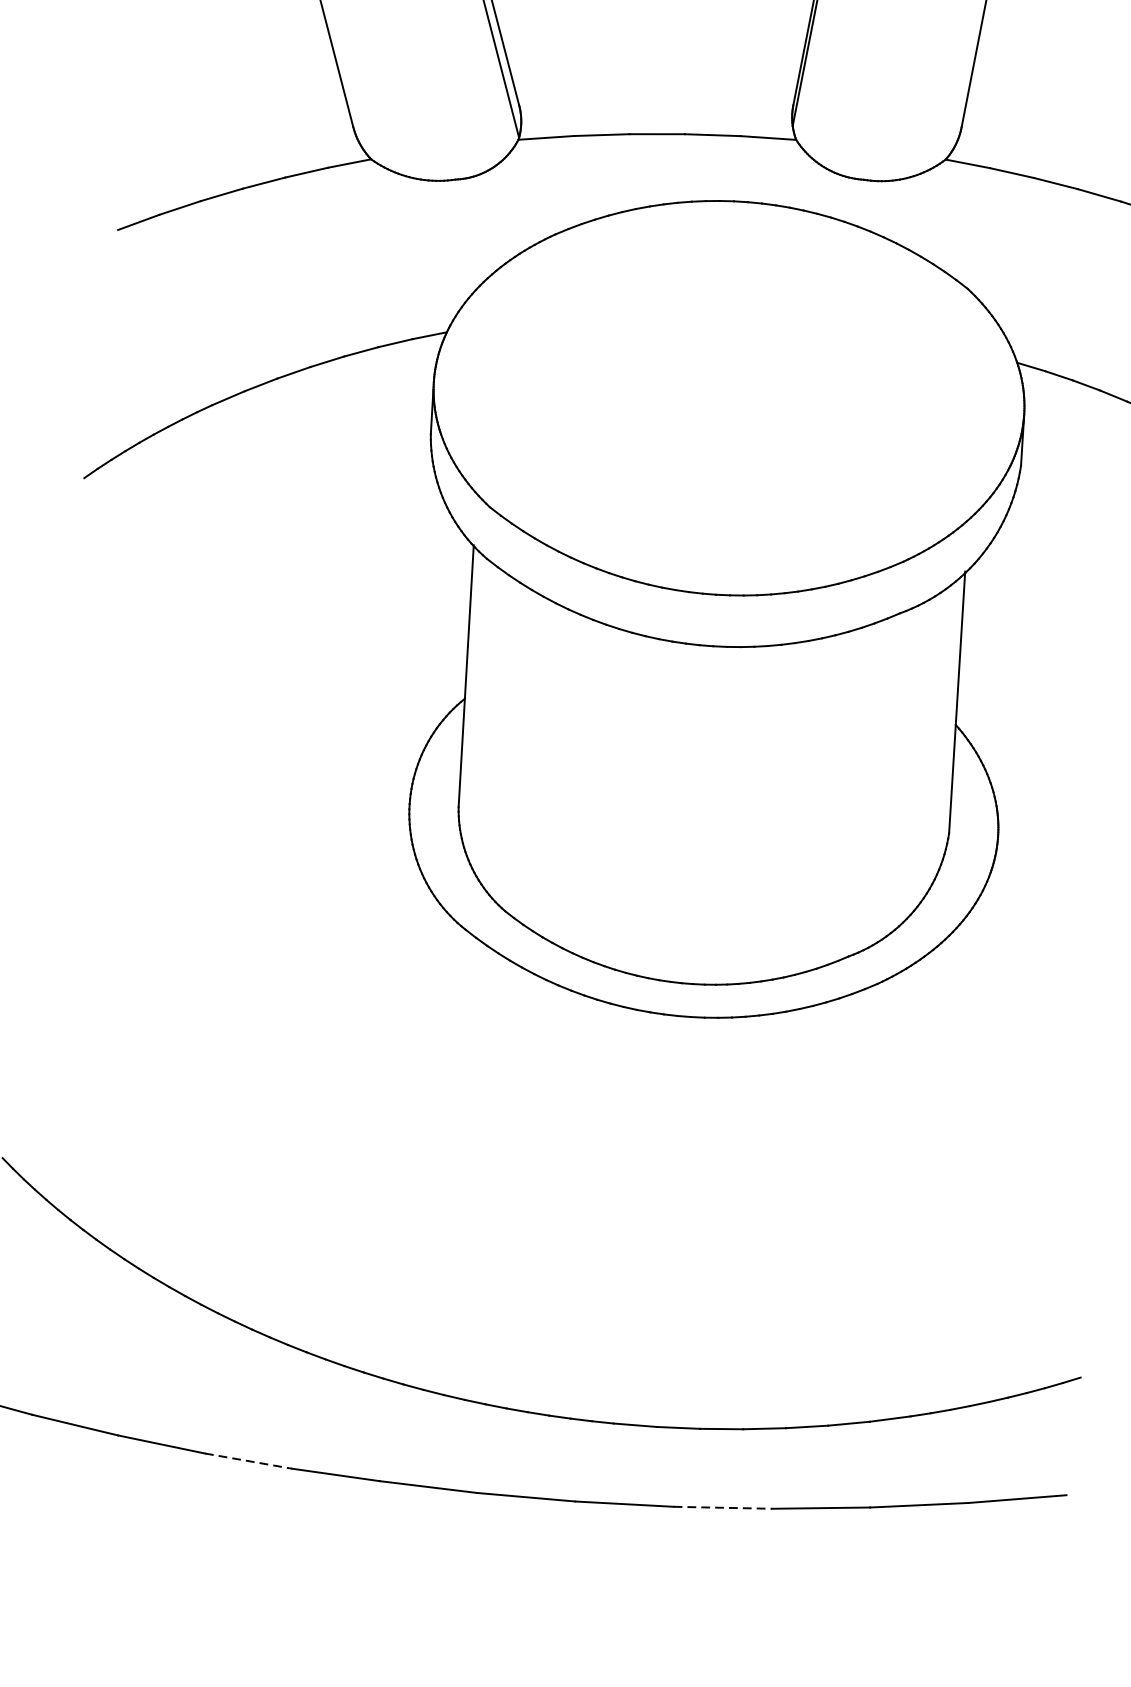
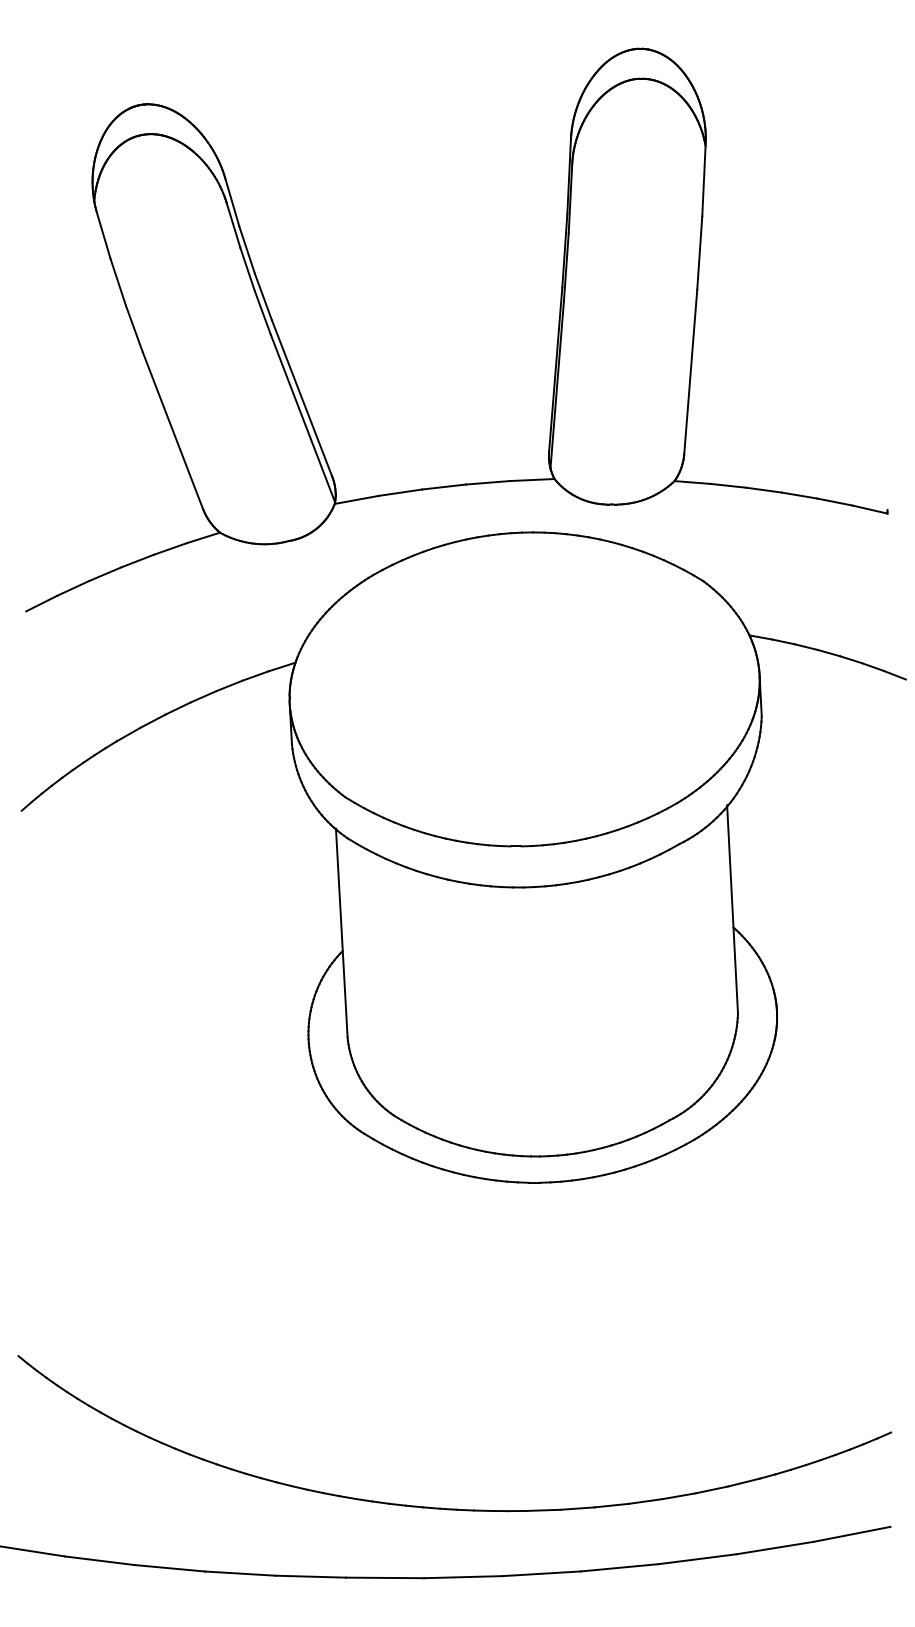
line: (248, 1460) -> (240, 1573), dashed -> solid
line: (723, 1507) -> (620, 1567), dashed -> solid

